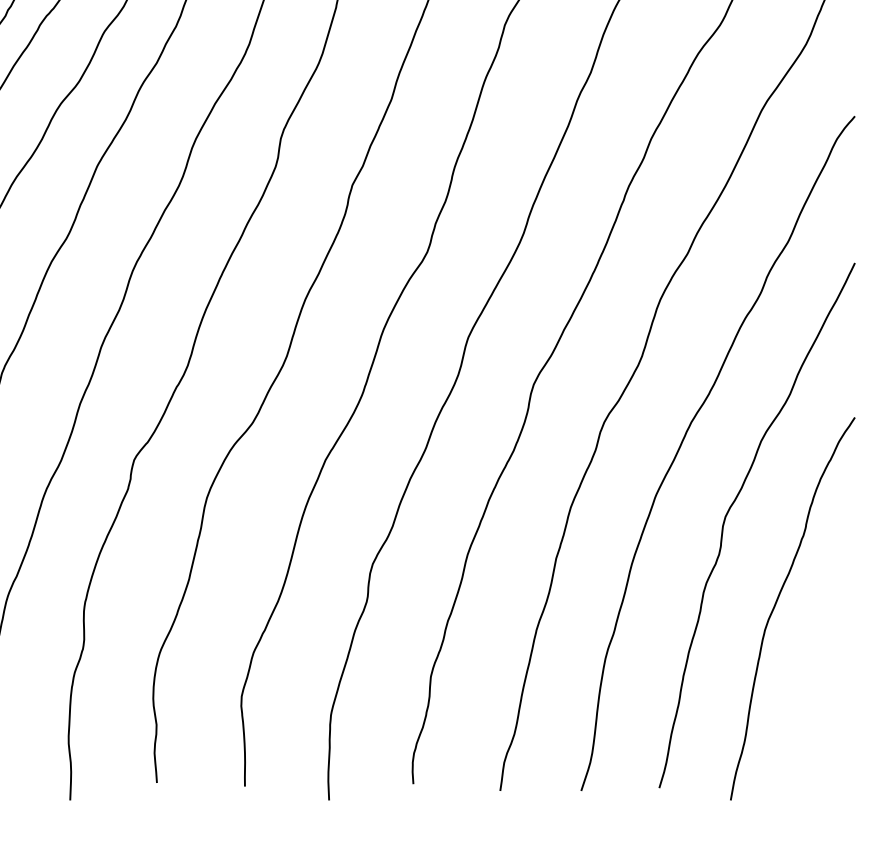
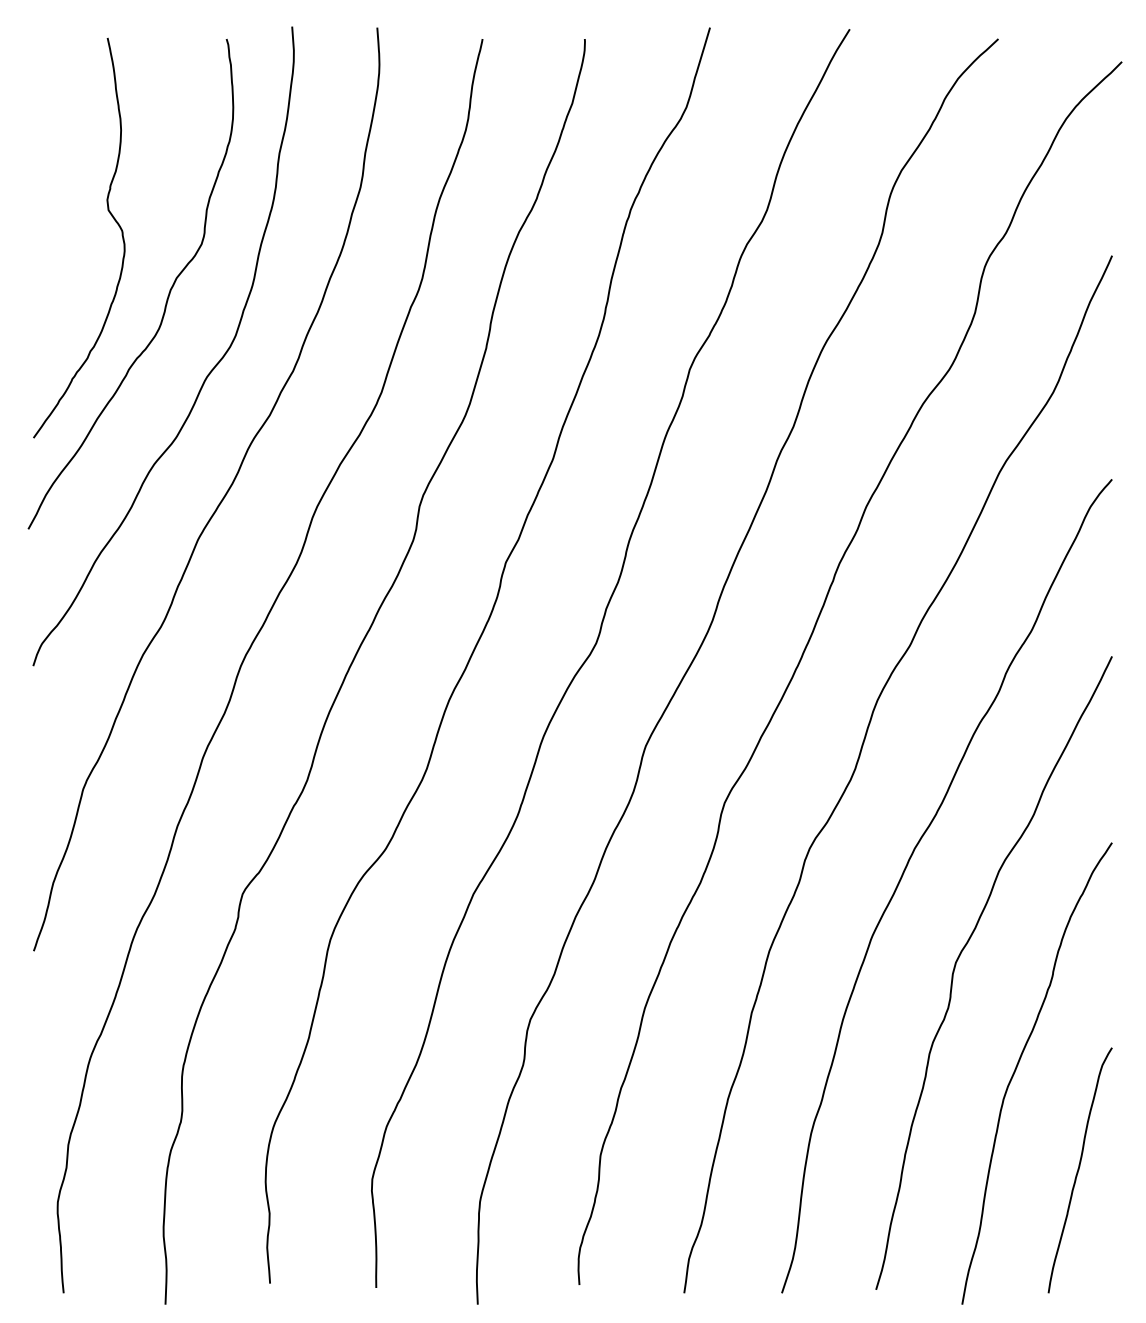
curve: (827, 689) -> (1079, 1170), added

